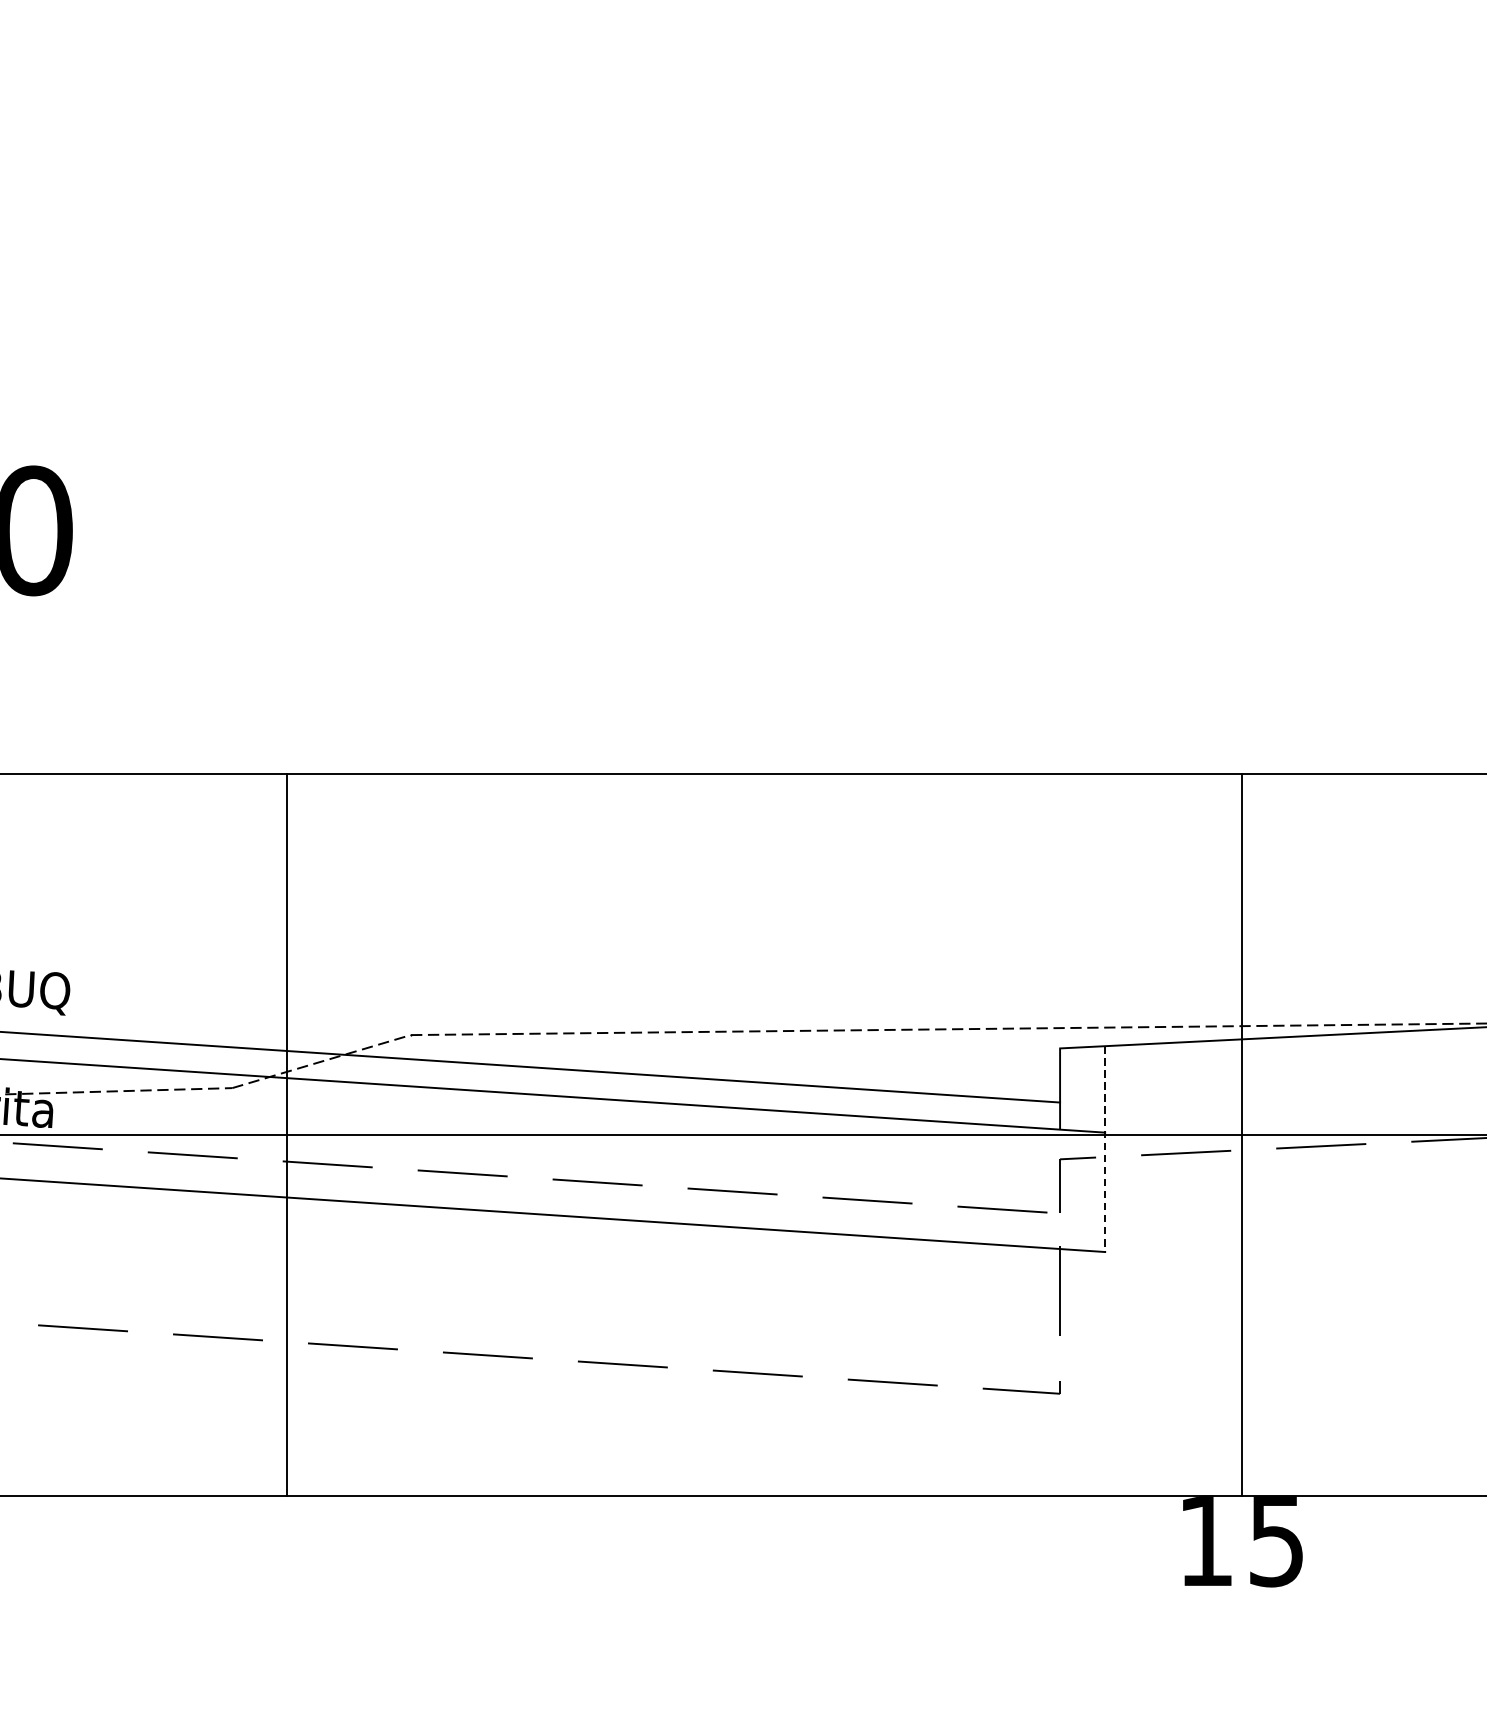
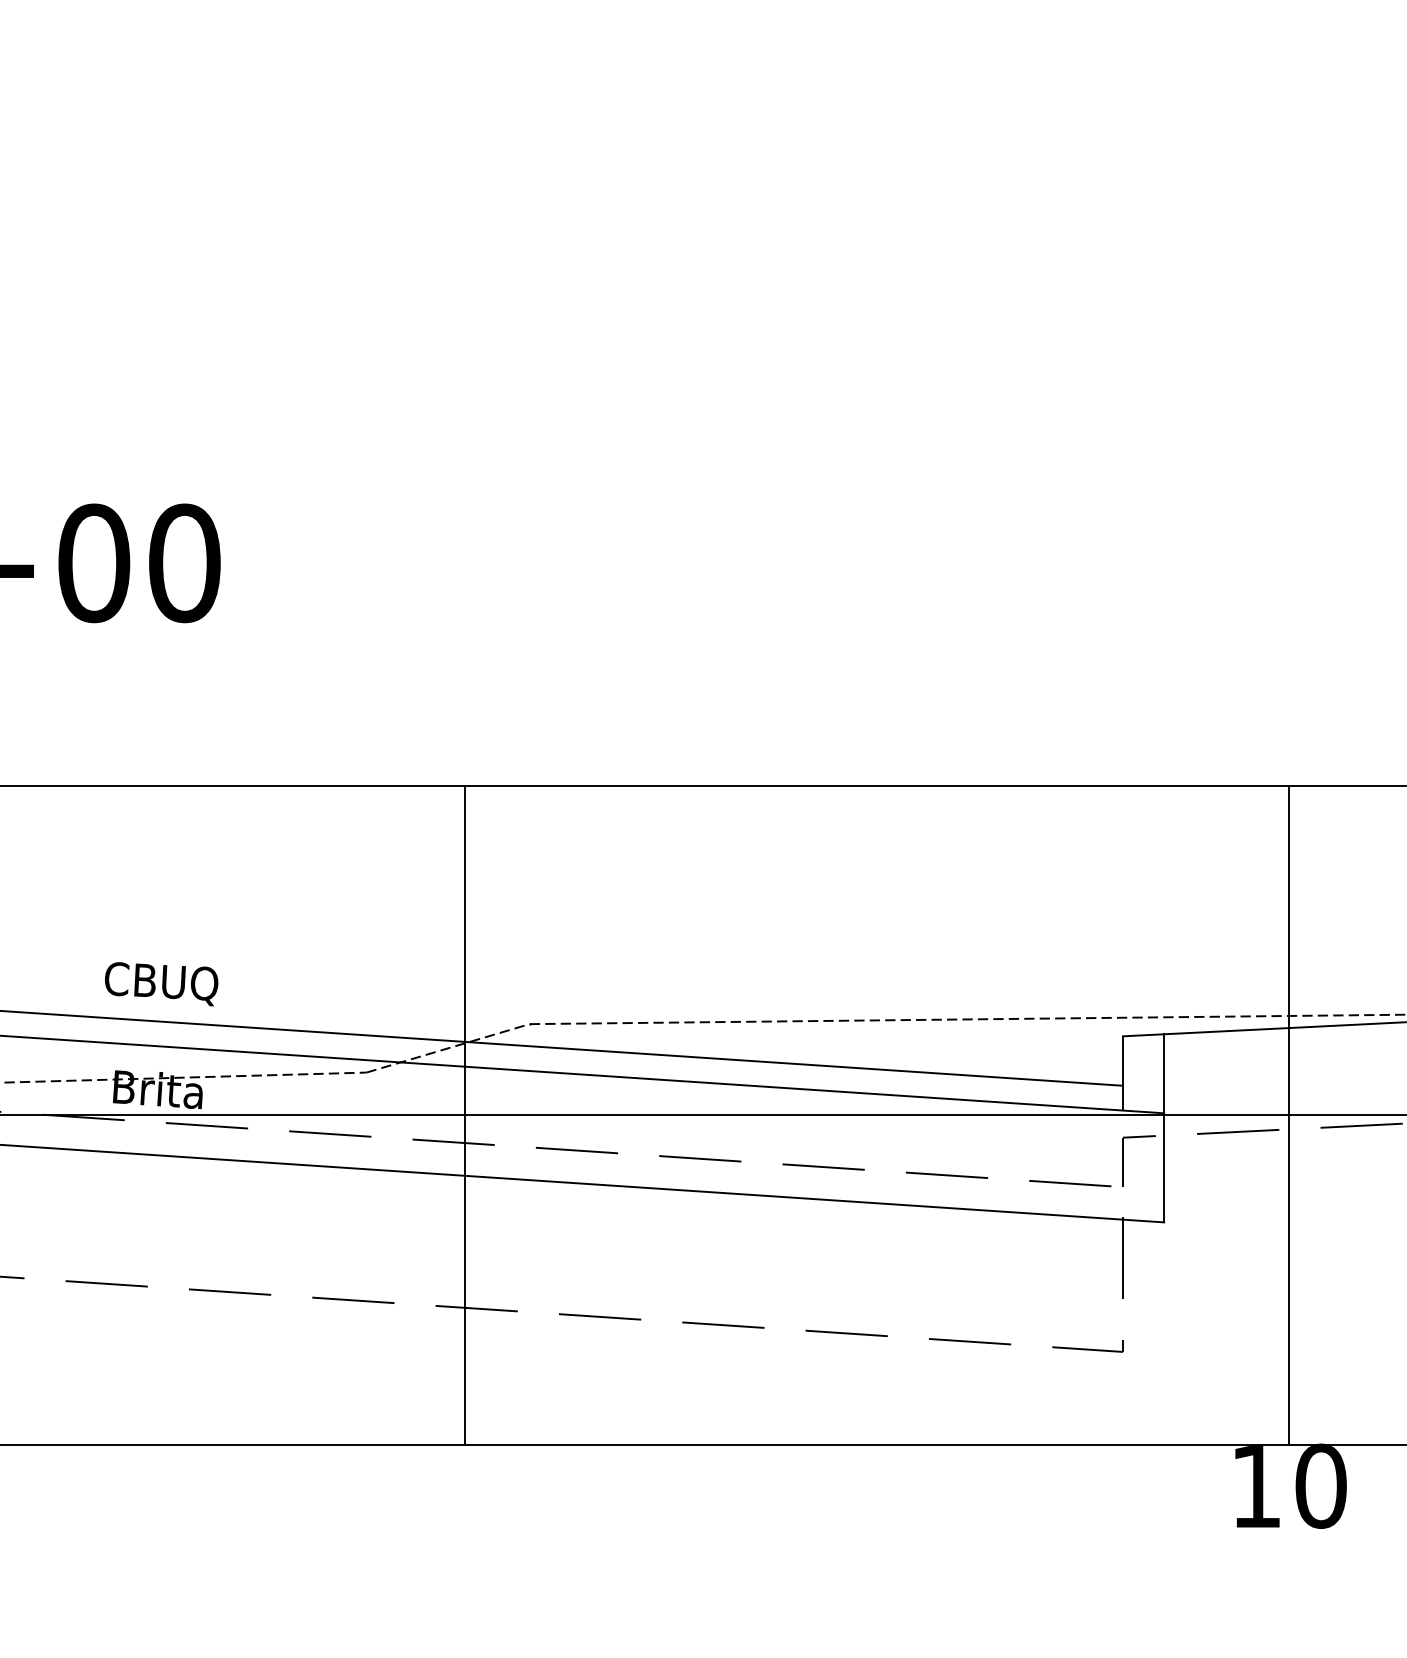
line: (287, 1135) -> (464, 1115), moved
line: (1105, 1149) -> (1164, 1128), dashed -> solid
text: (1276, 1539) -> (1320, 1485), 15 -> 10

